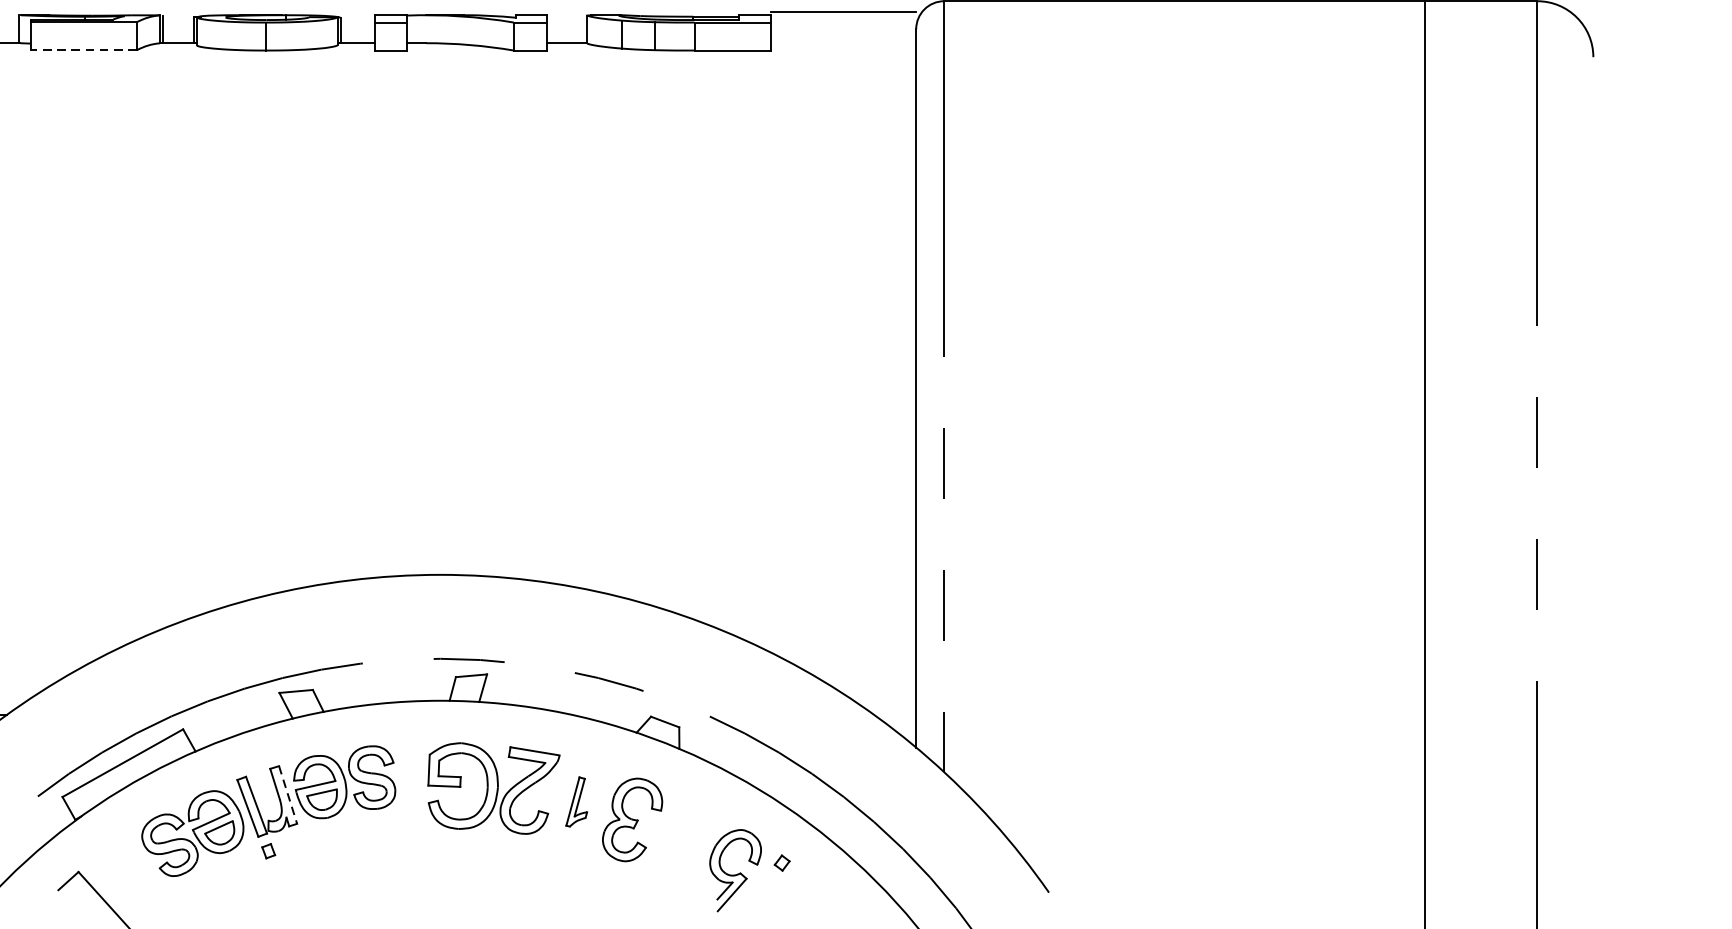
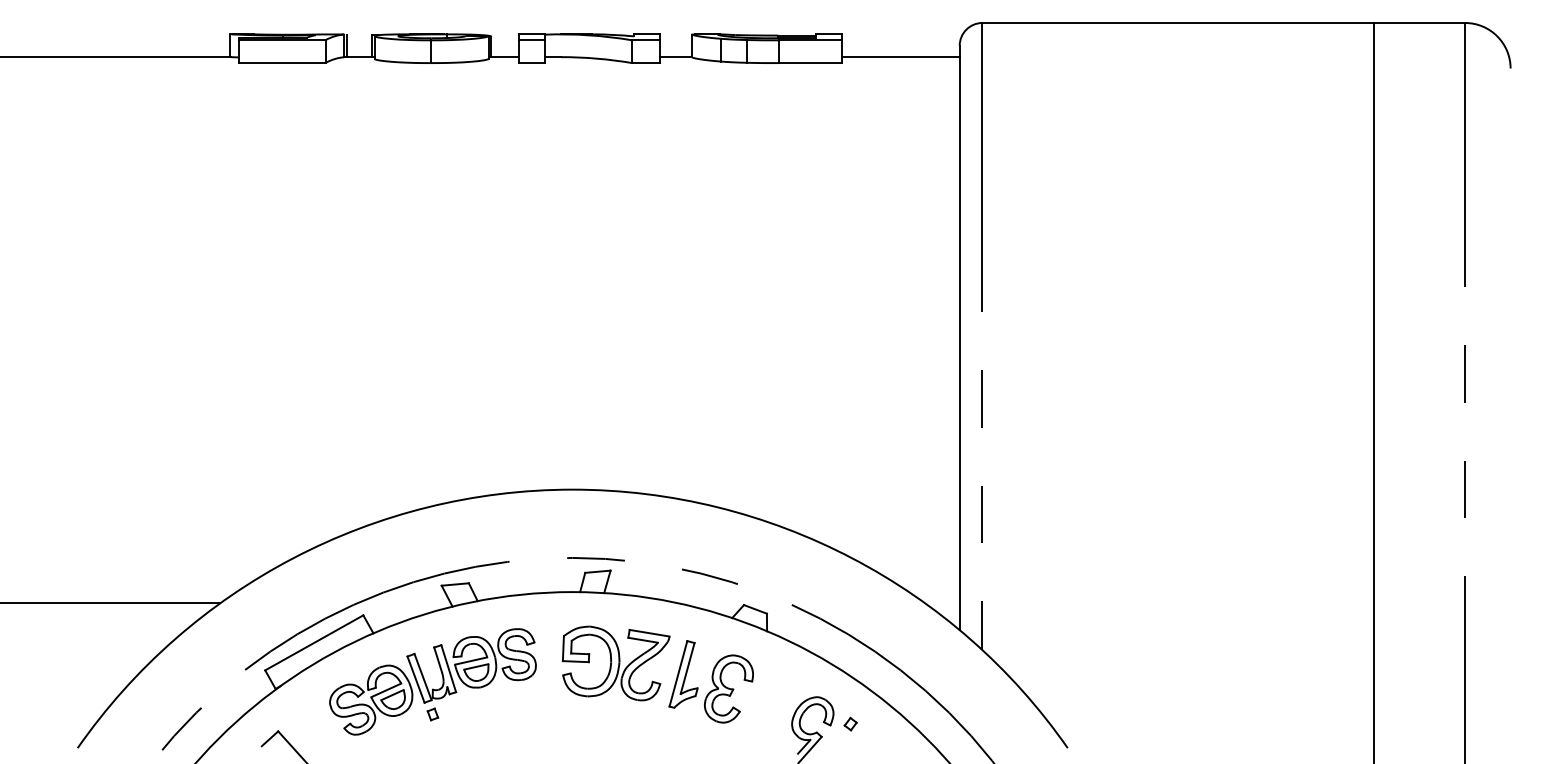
line: (843, 12) -> (900, 57), moved
line: (82, 49) -> (281, 62), dashed -> solid
line: (287, 794) -> (448, 668), dashed -> solid
part: (576, 802) -> (683, 674), size x1.67

